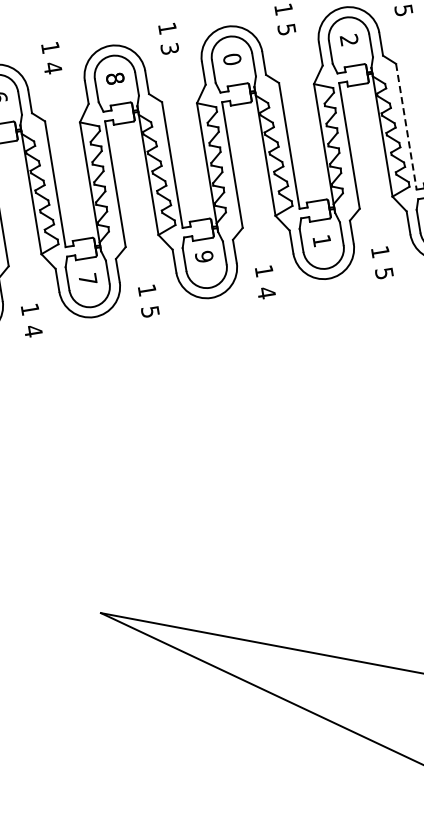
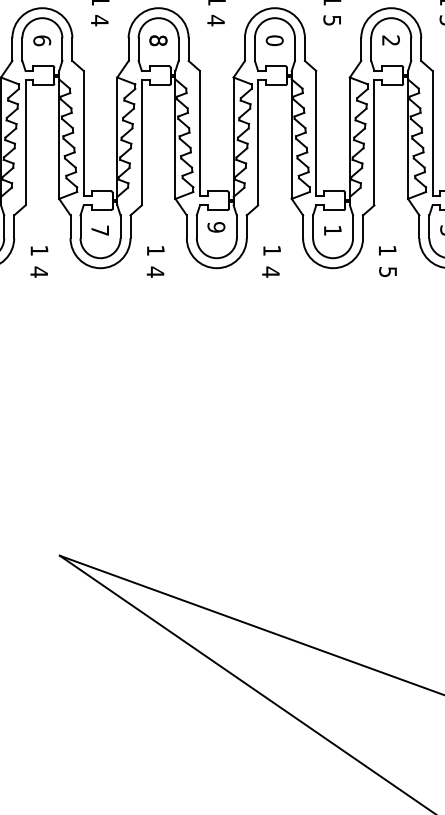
text: (169, 48) -> (215, 20), 3 -> 4
line: (406, 126) -> (432, 133), dashed -> solid
text: (150, 311) -> (155, 271), 5 -> 4

